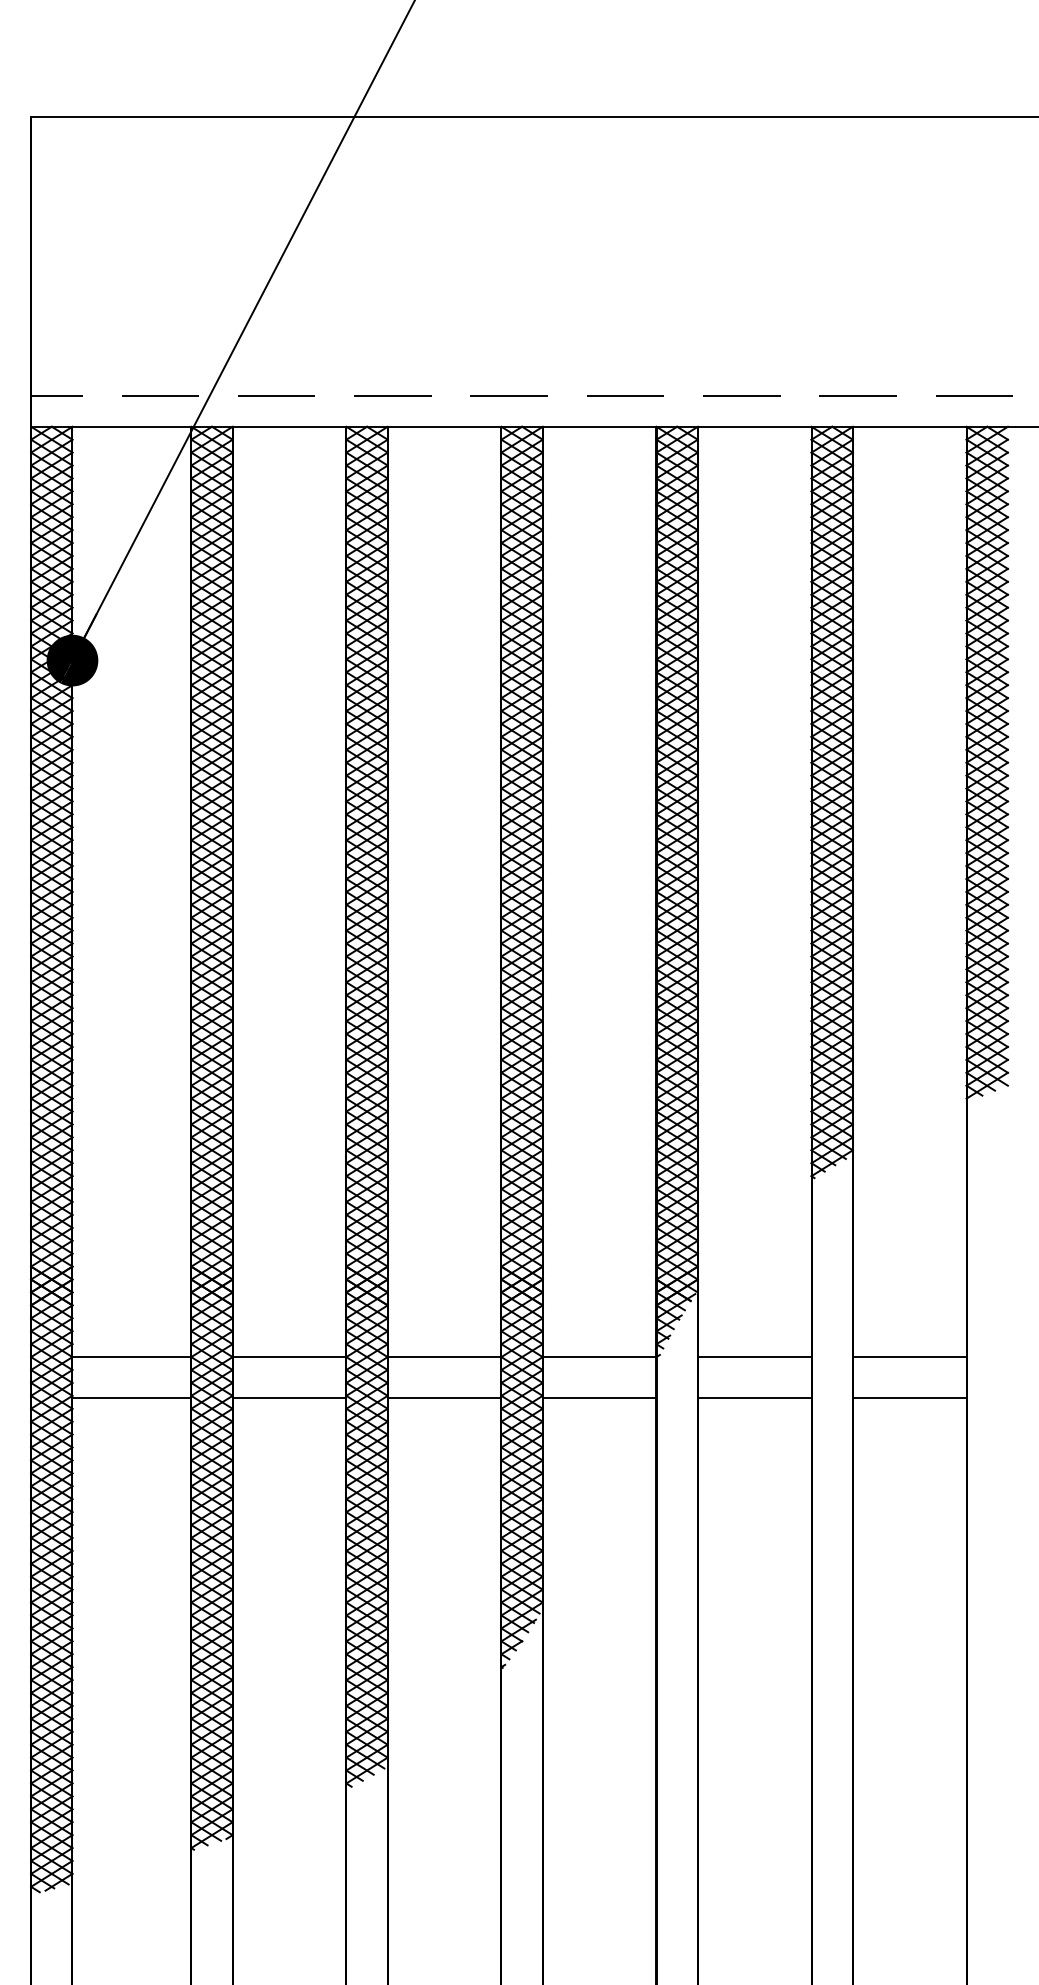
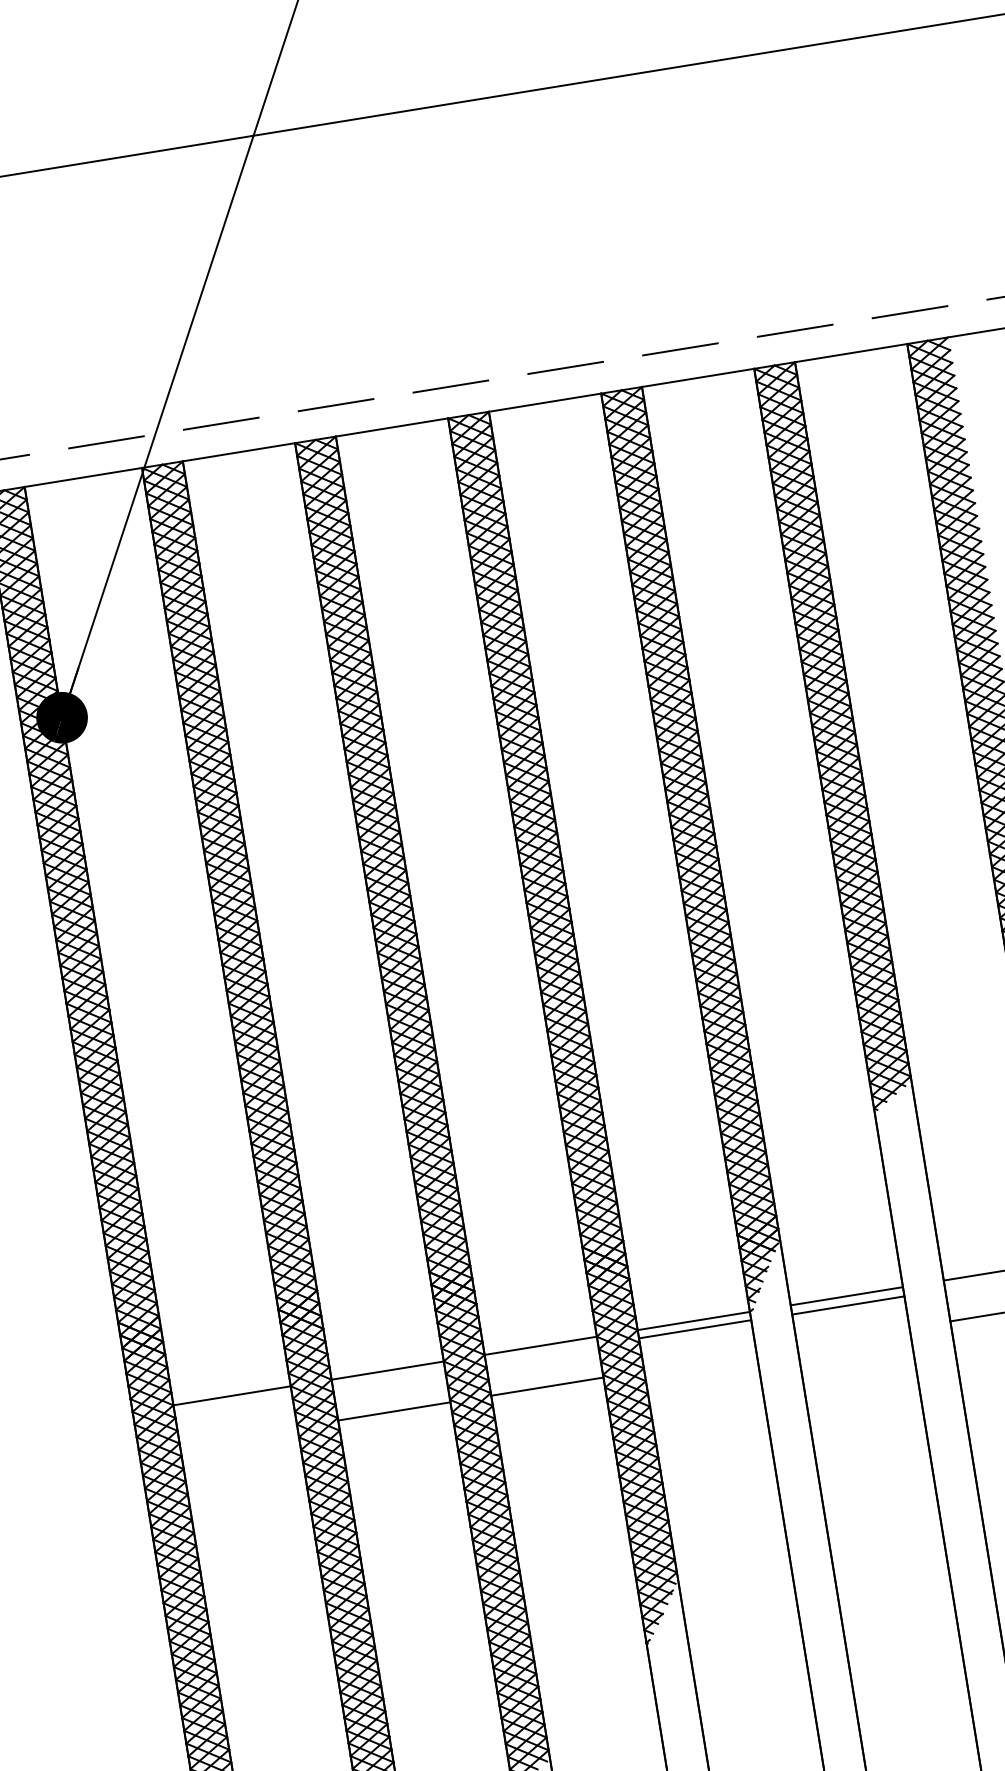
line: (131, 1398) -> (238, 1436), removed
line: (599, 1398) -> (695, 1329), moved
line: (754, 1398) -> (848, 1305), moved

